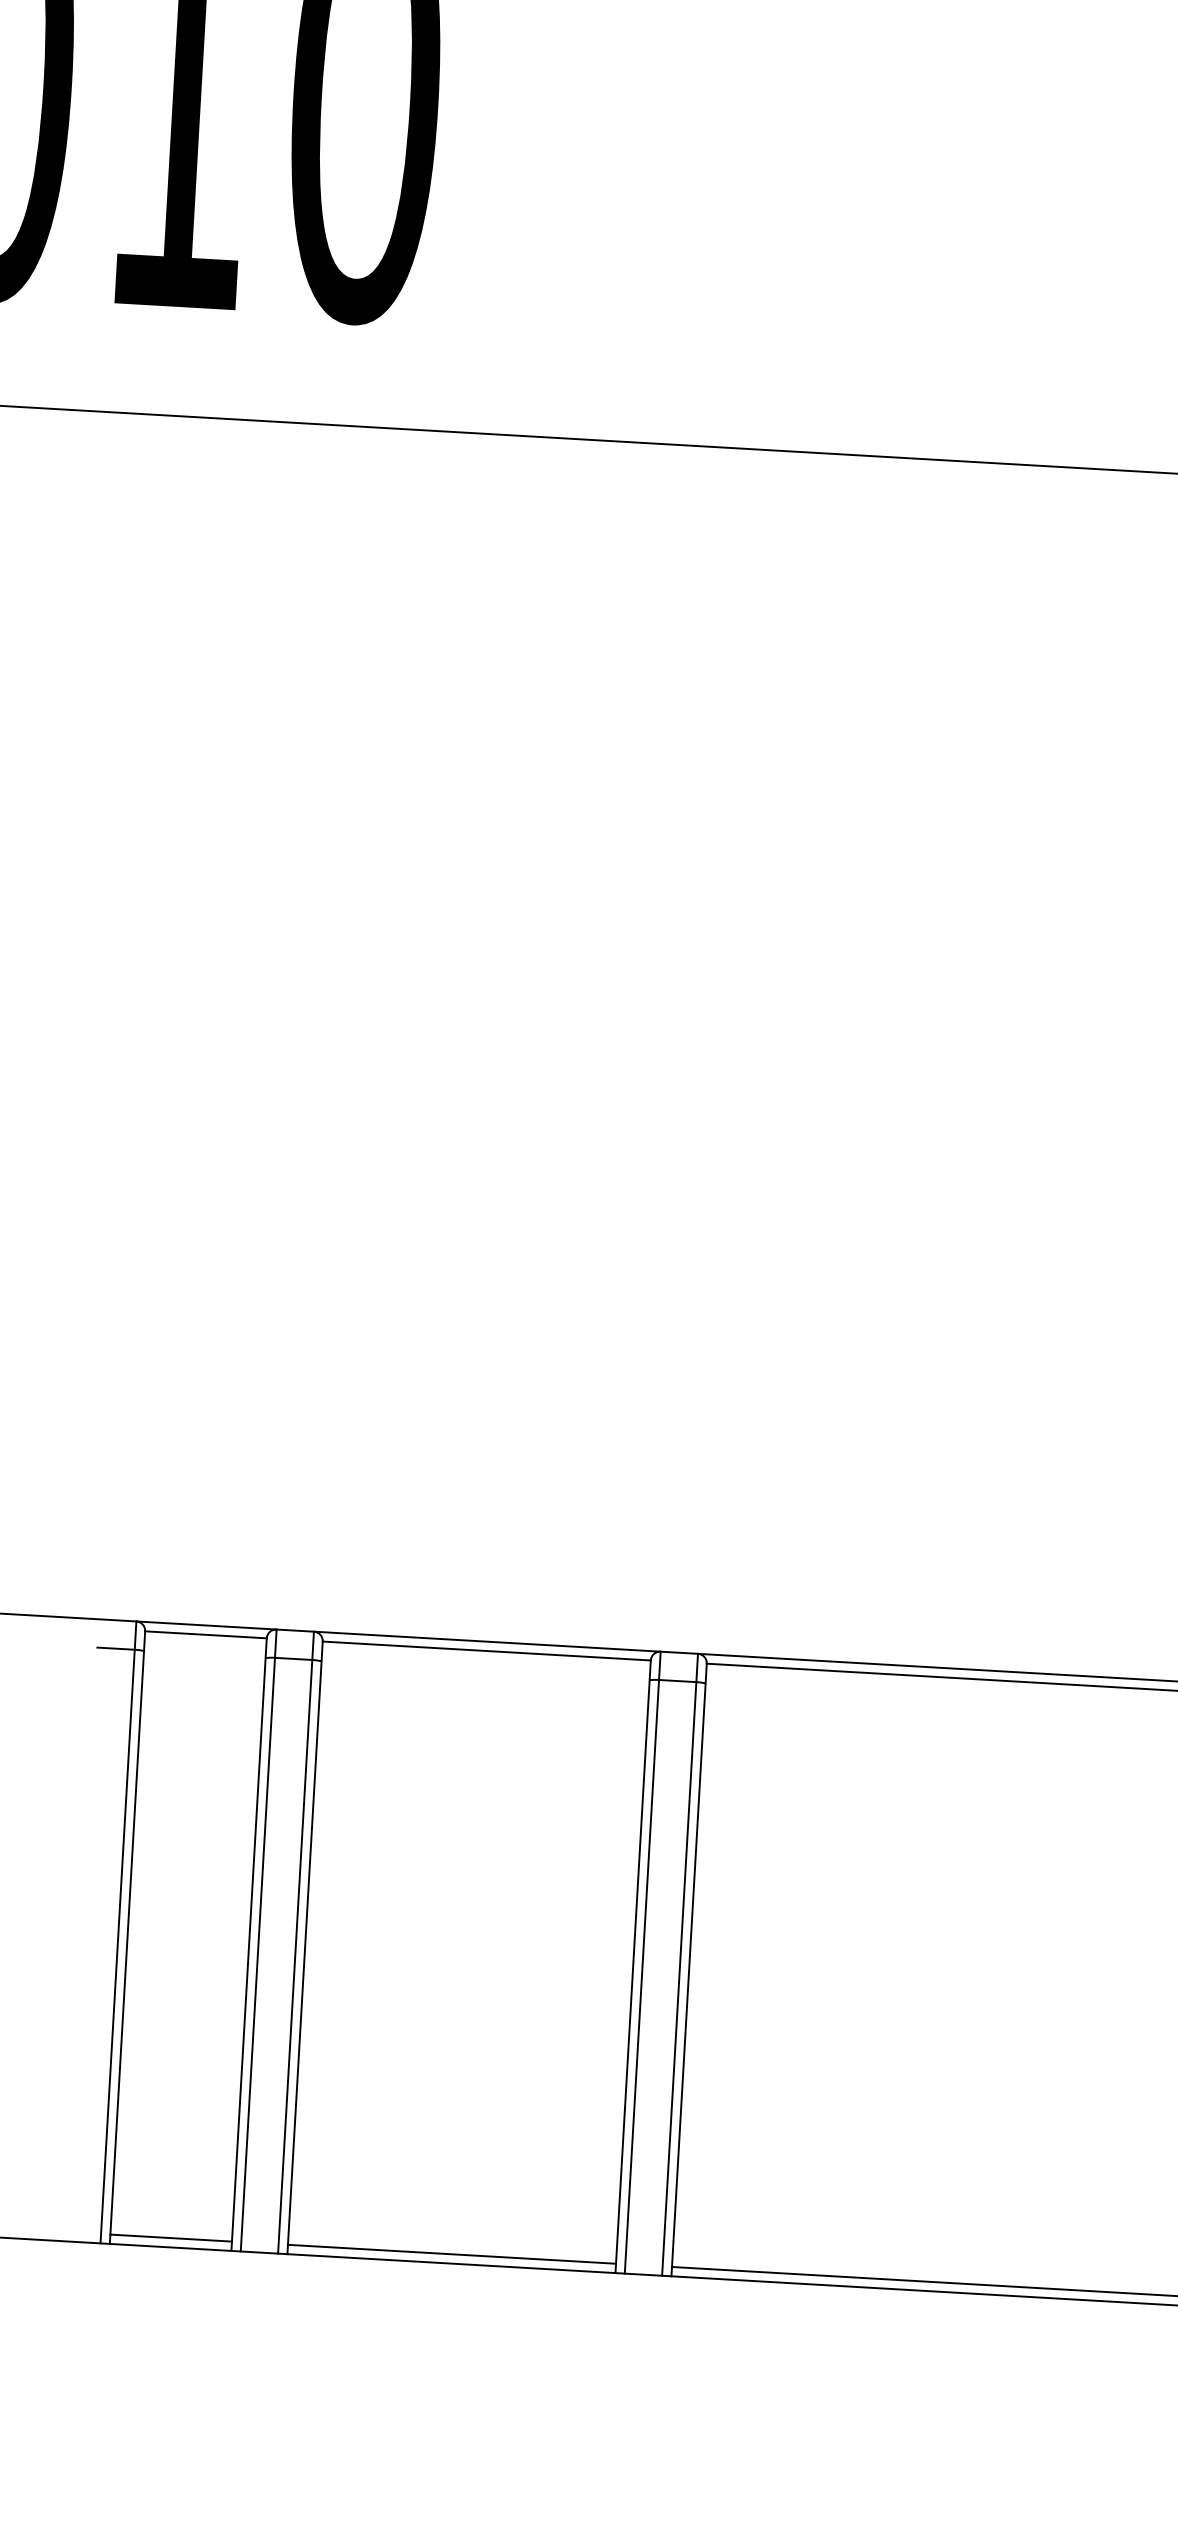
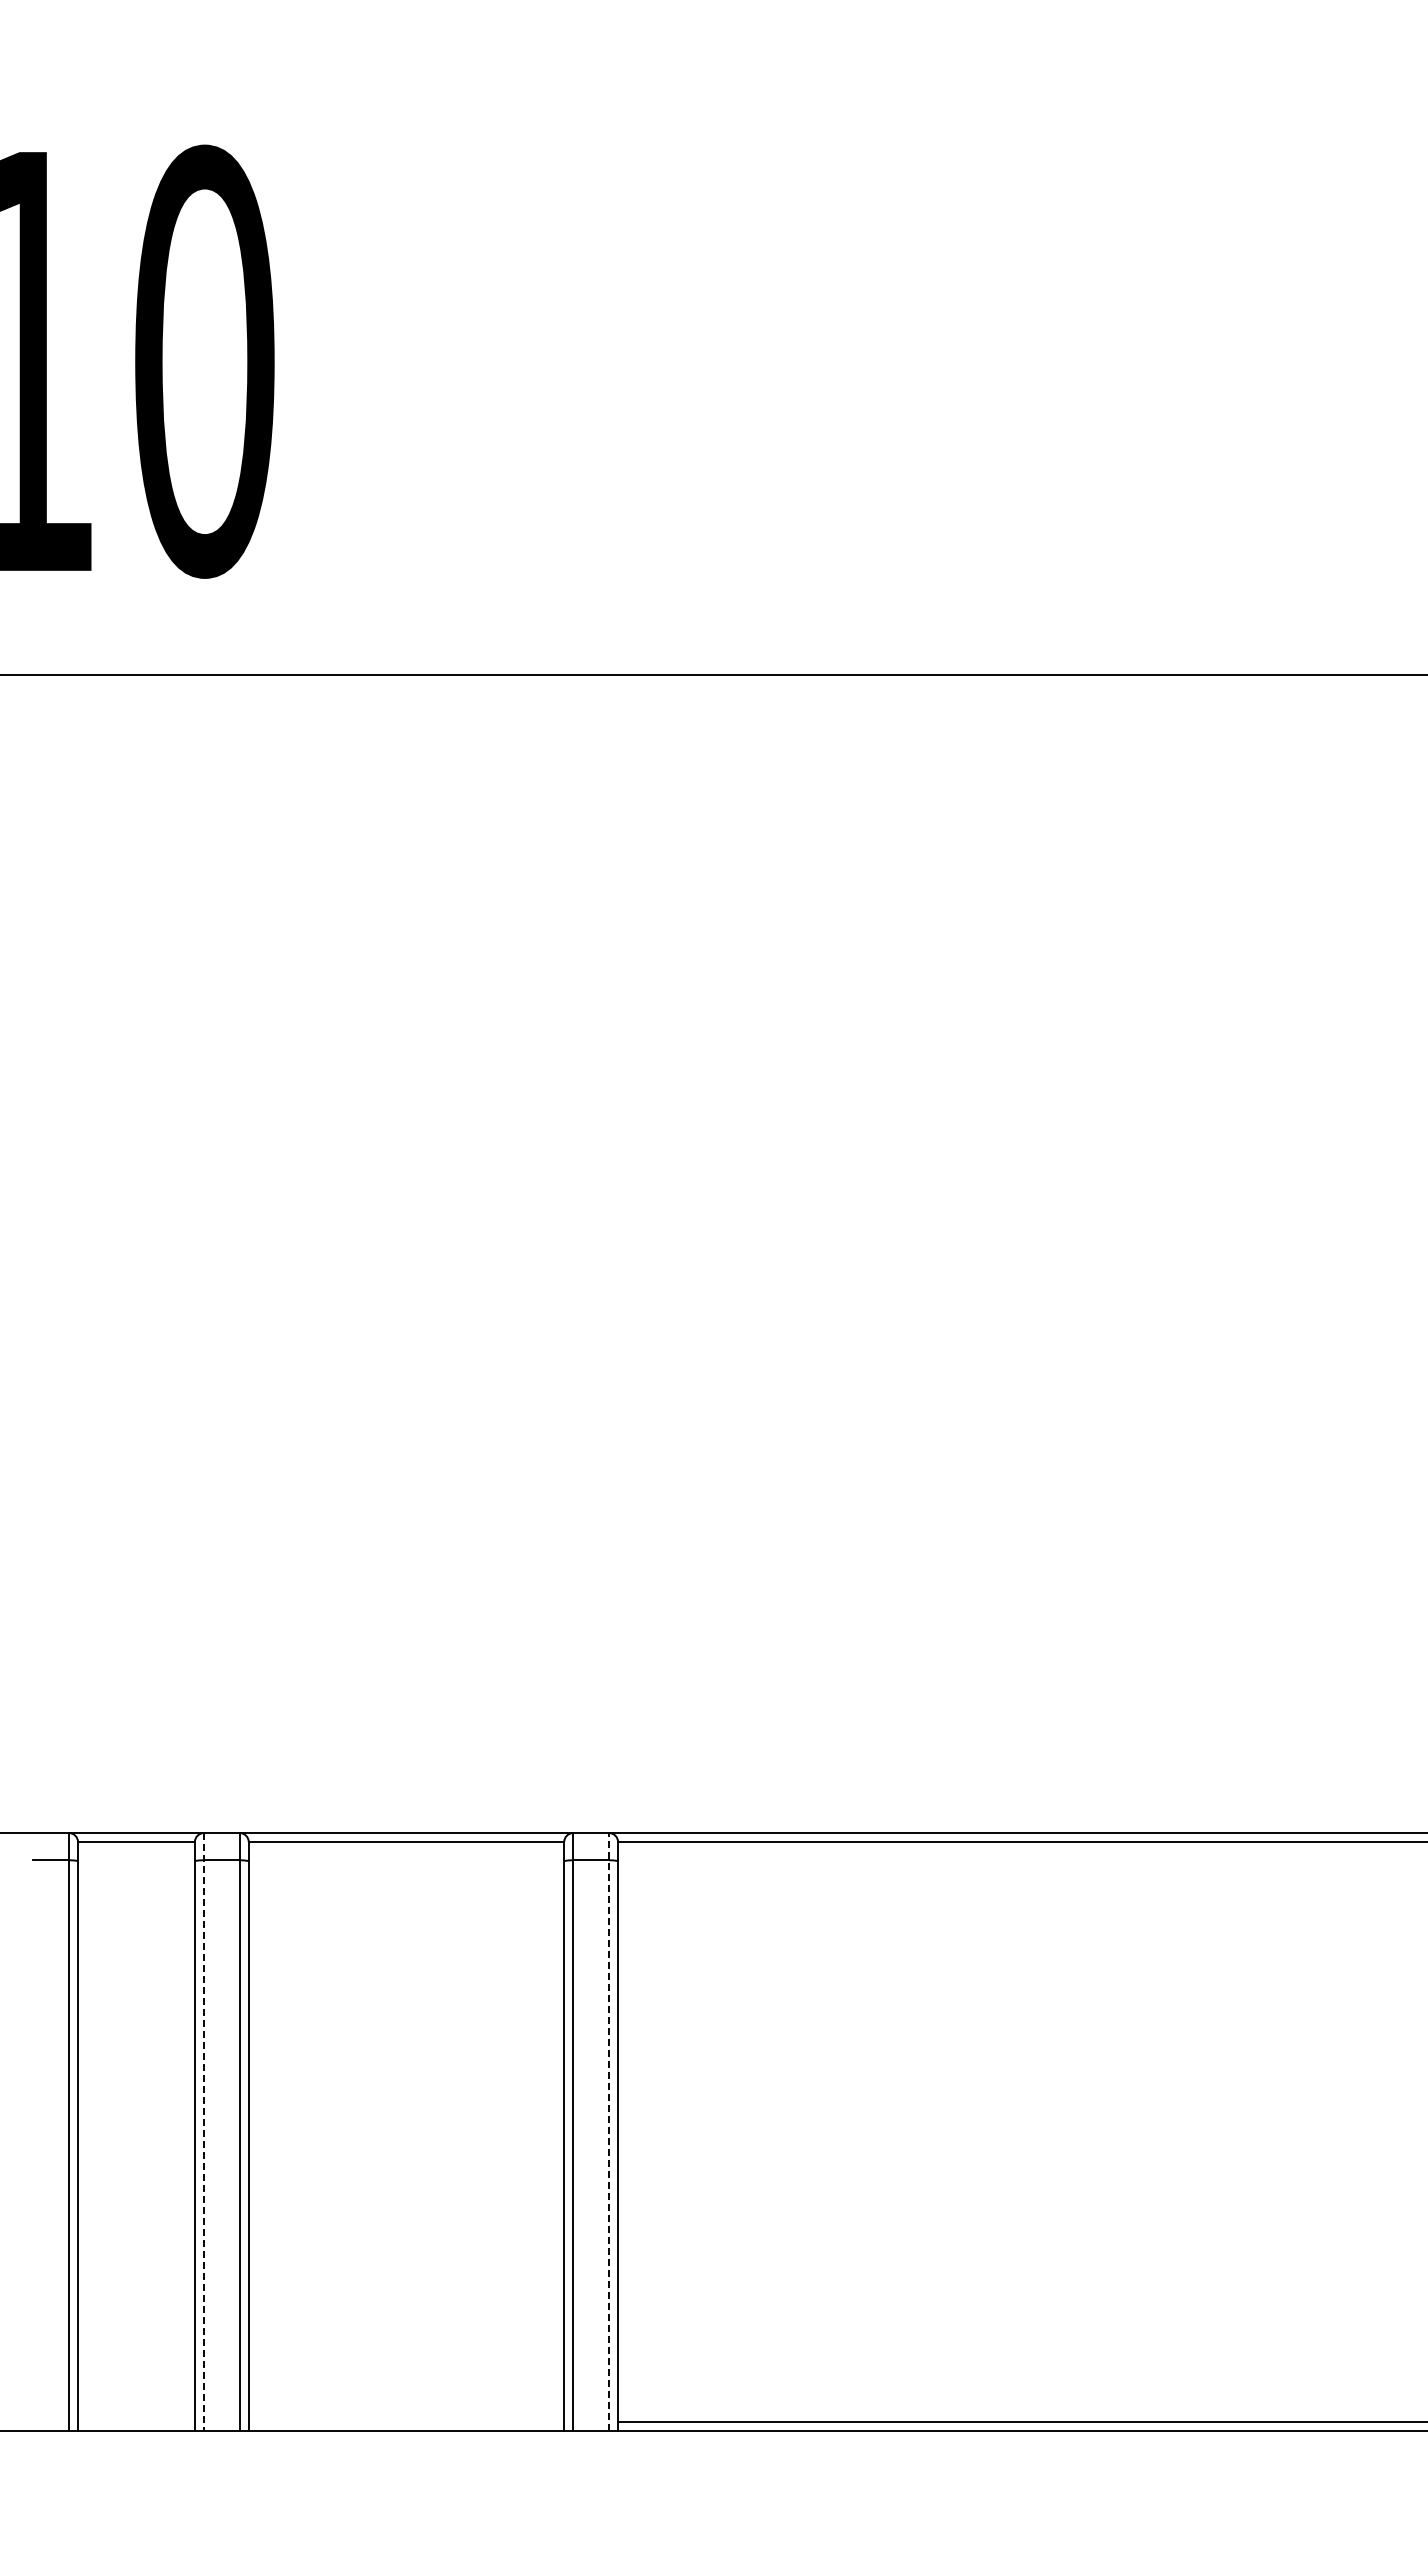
line: (258, 1940) -> (203, 2132), solid -> dashed
line: (680, 1964) -> (609, 2131), solid -> dashed
line: (171, 2238) -> (136, 2422), removed
line: (451, 2254) -> (406, 2422), removed

